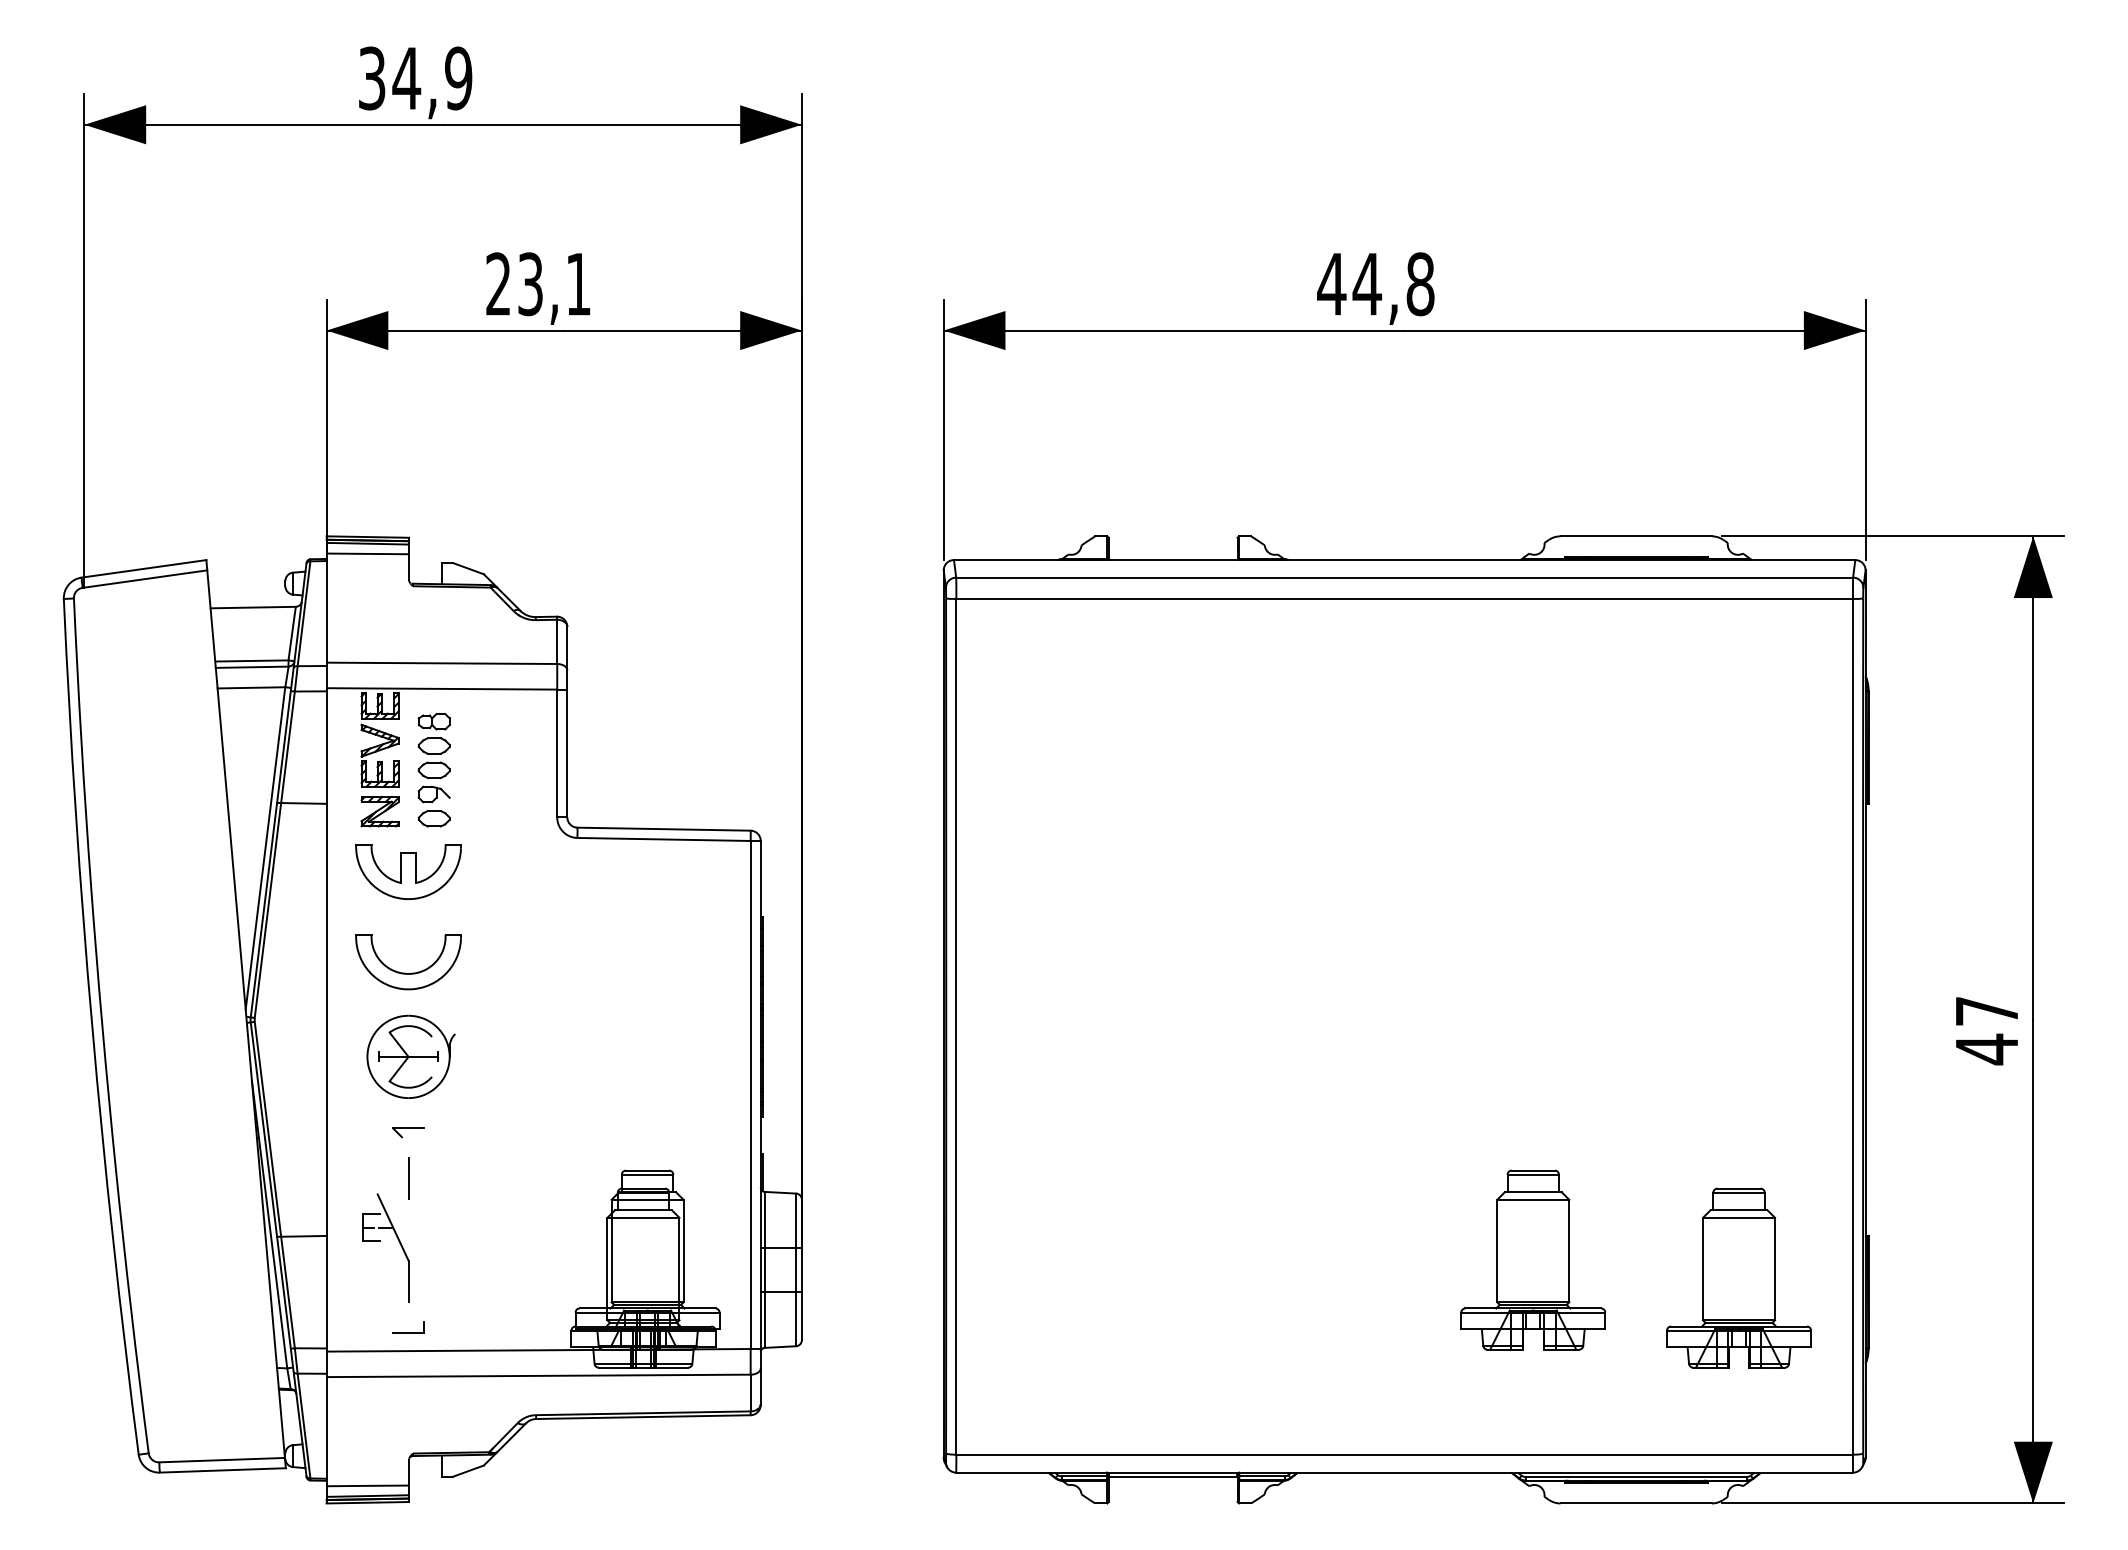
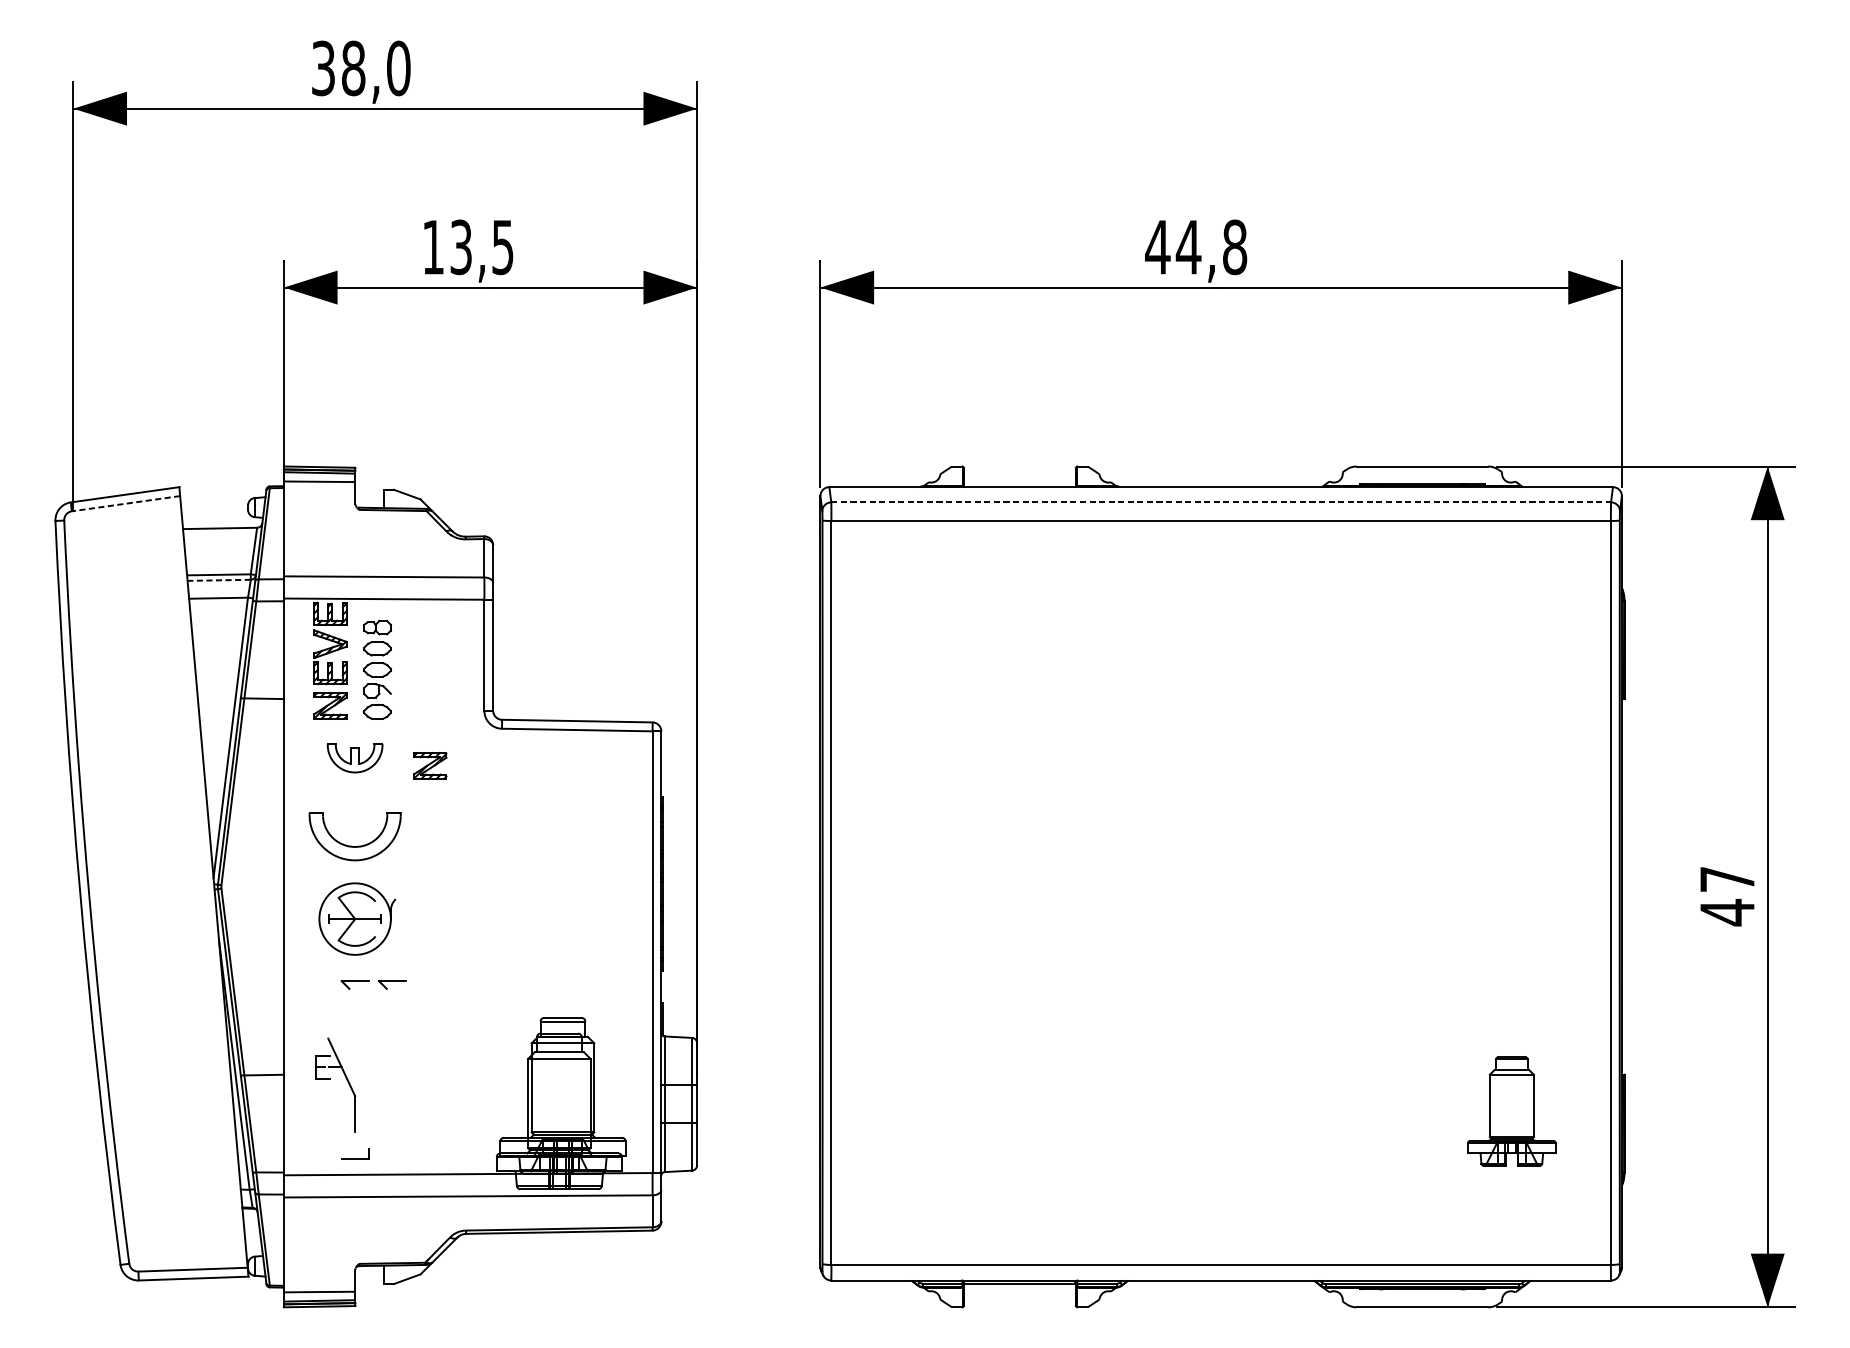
text: (432, 78) -> (375, 68), 34,9 -> 38,0
text: (538, 284) -> (468, 247), 23,1 -> 13,5
line: (1405, 577) -> (1221, 502), solid -> dashed
line: (145, 579) -> (126, 504), solid -> dashed
line: (251, 667) -> (218, 580), solid -> dashed
part: (408, 871) -> (355, 757), size x0.6
part: (494, 880) -> (429, 765), added
part: (451, 1132) -> (392, 984), added
line: (408, 1177) -> (355, 1023), removed
part: (1533, 1259) -> (1333, 1095), removed
part: (1738, 1277) -> (1511, 1110), size x0.7

